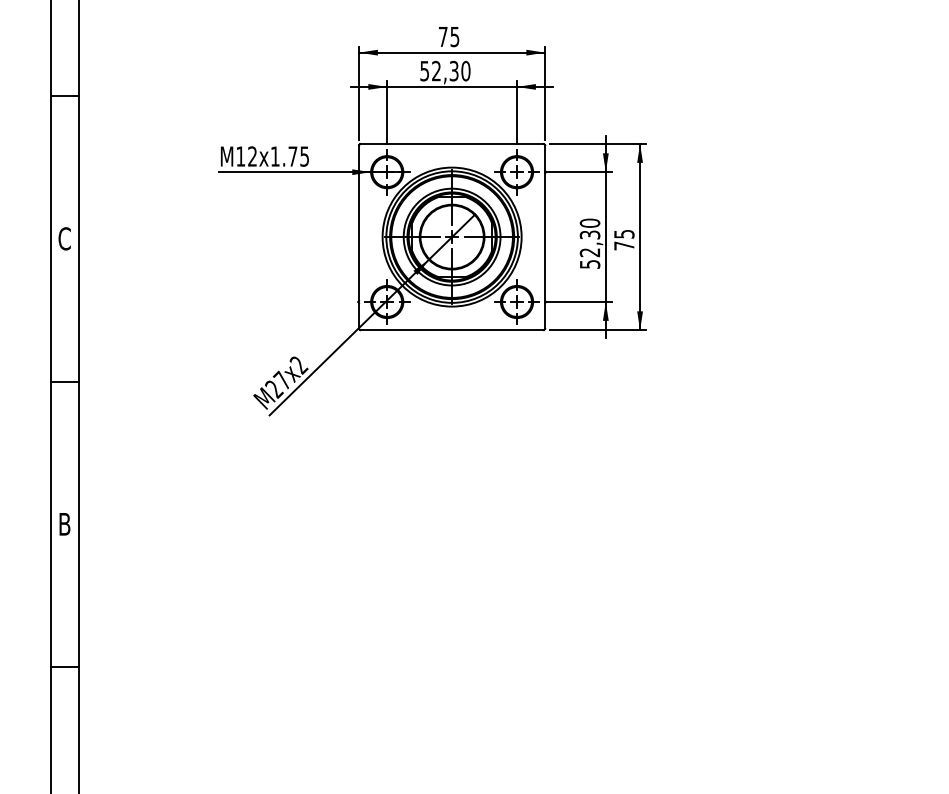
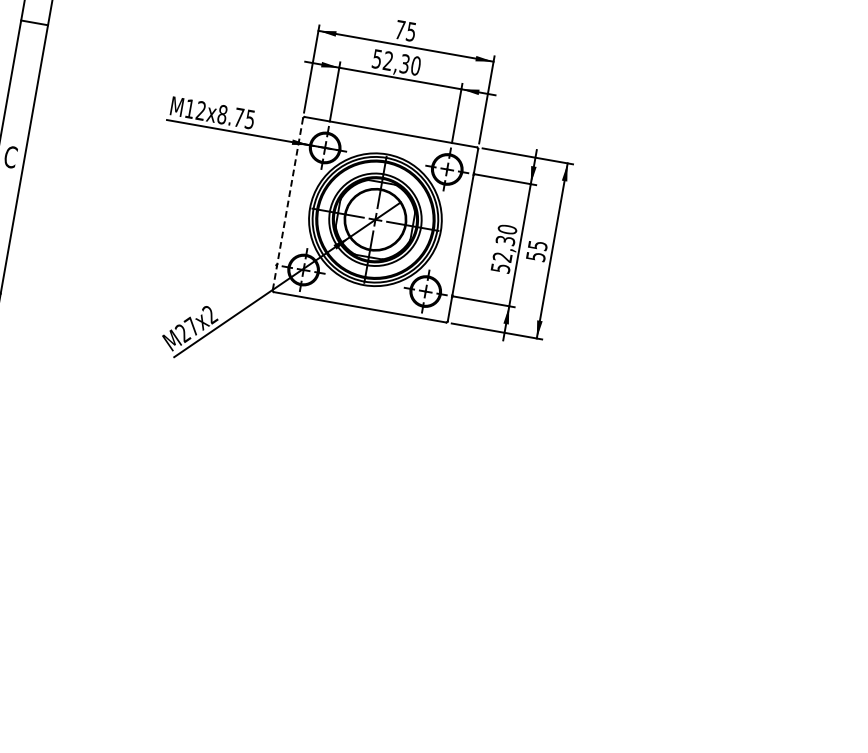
text: (274, 156) -> (221, 114), M12x1.75 -> M12x8.75
line: (359, 237) -> (288, 204), solid -> dashed
text: (624, 245) -> (536, 256), 75 -> 55

